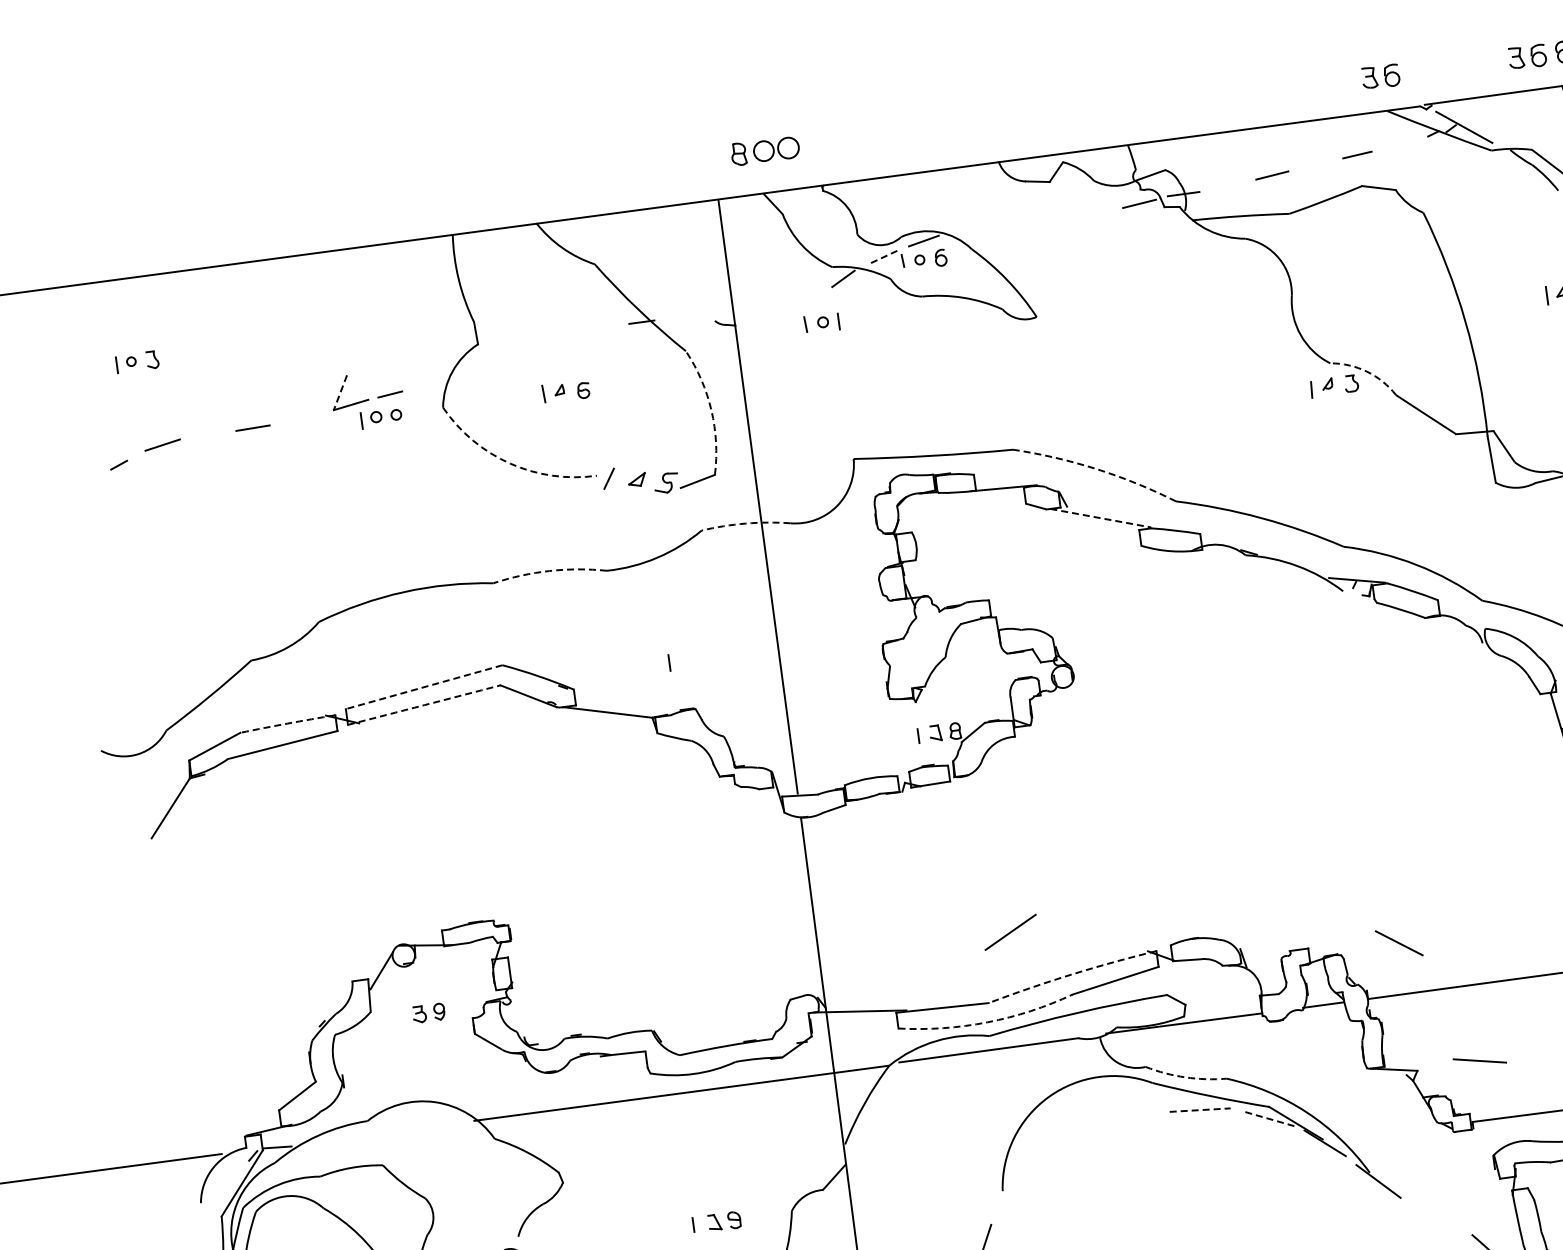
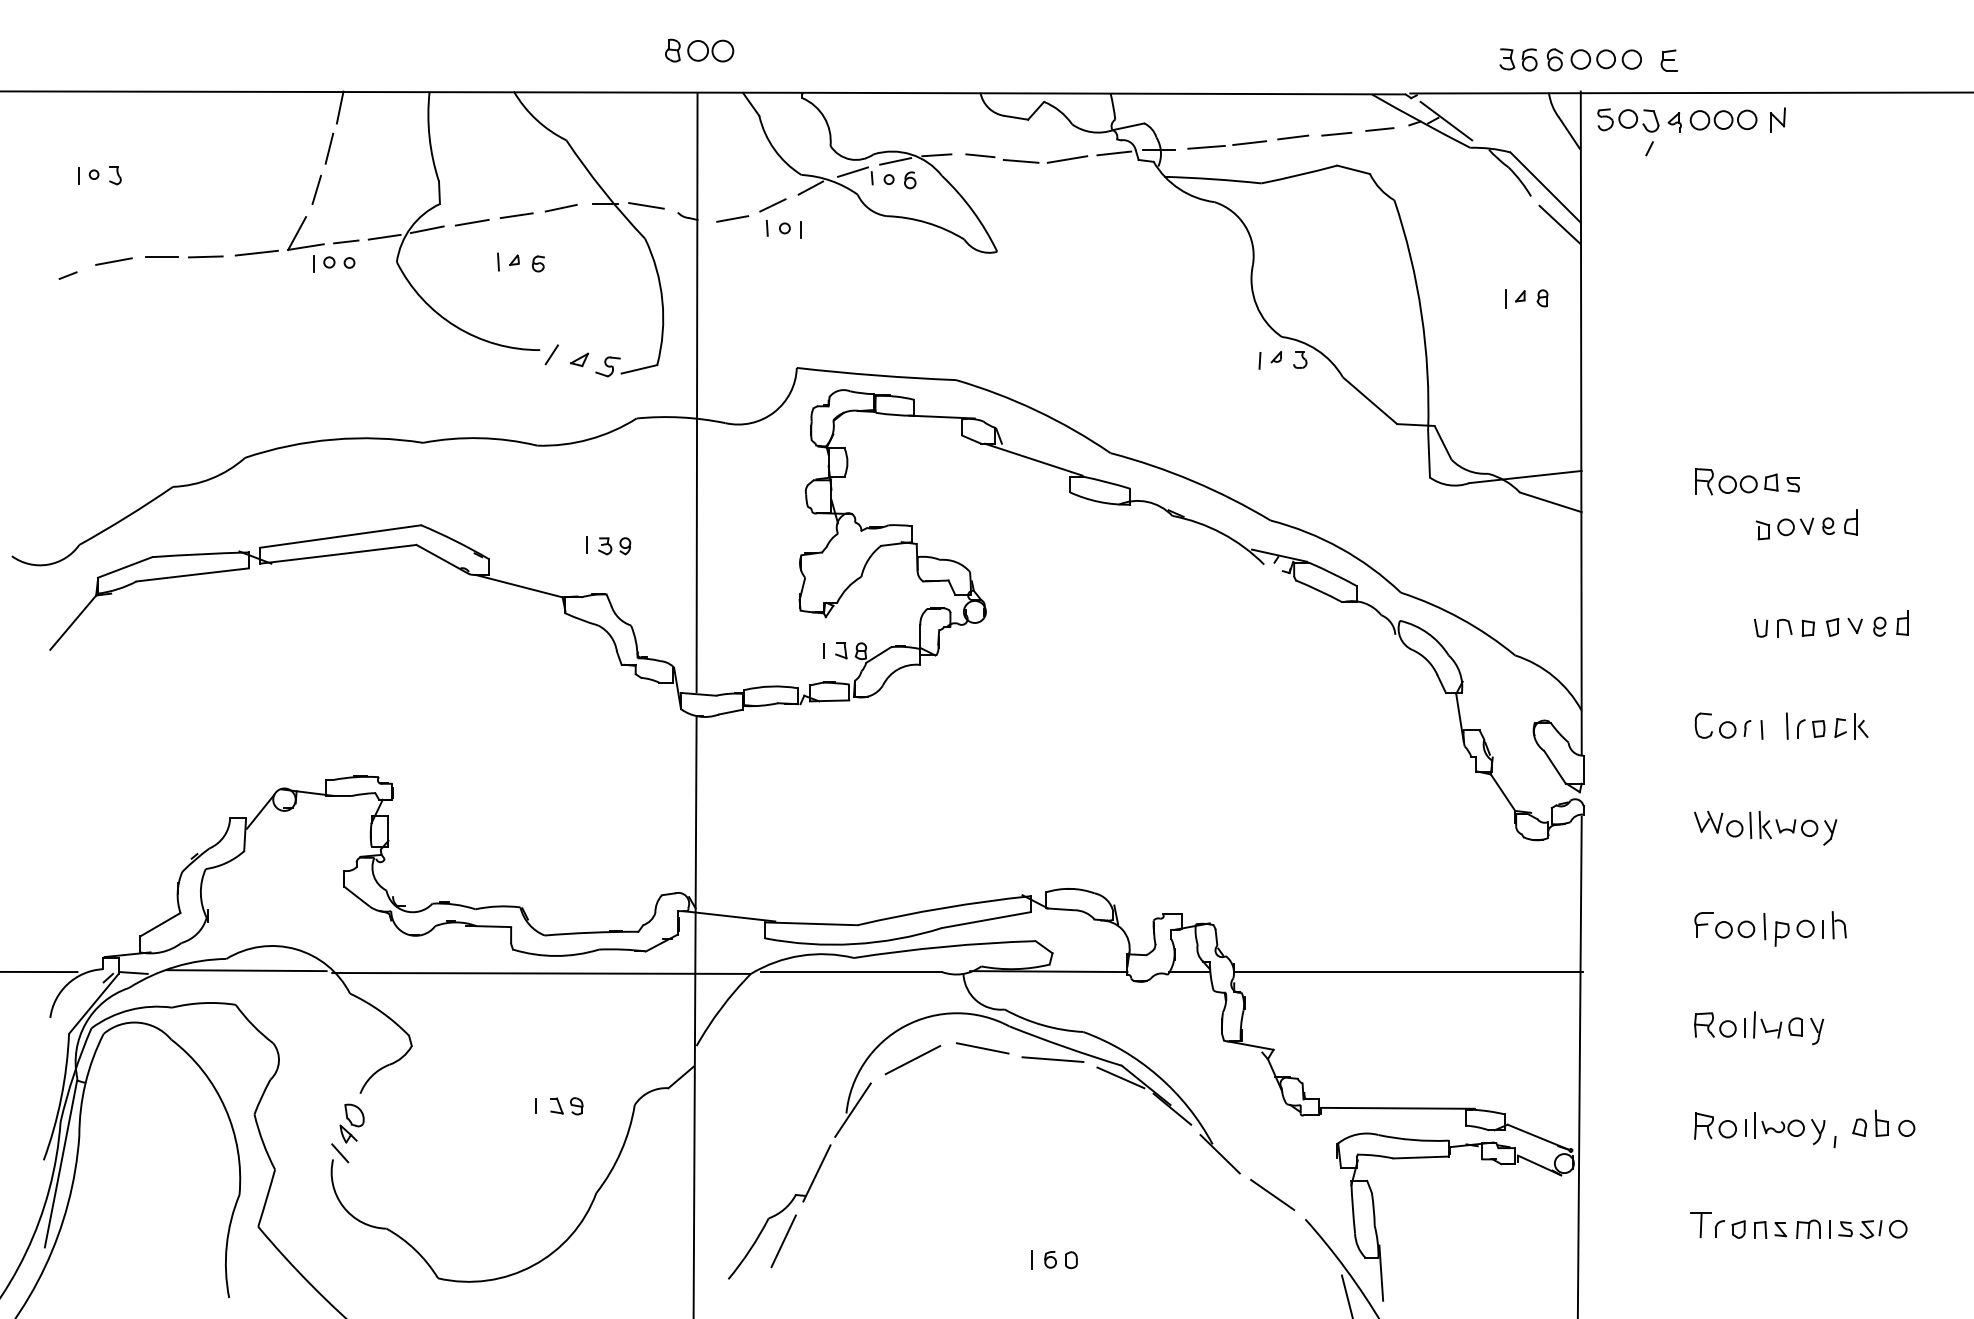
part: (1380, 76) -> (1370, 59), removed
line: (1399, 144) -> (1379, 129), added
part: (765, 150) -> (699, 50), moved
line: (1314, 164) -> (1293, 137), added
line: (1229, 184) -> (1206, 146), added
line: (1093, 216) -> (1067, 159), added
line: (1007, 223) -> (980, 155), added
line: (1047, 223) -> (1020, 160), added
line: (963, 229) -> (936, 155), added
line: (883, 257) -> (853, 172), dashed -> solid
line: (365, 262) -> (339, 107), added
line: (807, 301) -> (772, 205), added
line: (361, 304) -> (329, 148), added
line: (682, 318) -> (646, 205), added
line: (769, 319) -> (732, 218), added
line: (598, 332) -> (560, 208), added
line: (555, 345) -> (516, 215), added
line: (353, 346) -> (316, 189), added
line: (511, 358) -> (471, 222), added
line: (468, 371) -> (426, 229), added
arc: (1367, 371) -> (1317, 350), dashed -> solid
line: (427, 383) -> (384, 236), added
line: (340, 392) -> (297, 233), dashed -> solid
arc: (711, 410) -> (662, 300), dashed -> solid
line: (302, 417) -> (256, 252), added
line: (209, 434) -> (161, 257), added
arc: (509, 463) -> (455, 326), dashed -> solid
arc: (1096, 469) -> (1036, 410), dashed -> solid
line: (1101, 517) -> (1034, 459), dashed -> solid
arc: (746, 523) -> (681, 417), dashed -> solid
arc: (549, 571) -> (480, 438), dashed -> solid
line: (424, 687) -> (340, 536), dashed -> solid
arc: (424, 705) -> (338, 554), dashed -> solid
arc: (287, 723) -> (200, 554), dashed -> solid
line: (1010, 932) -> (912, 1060), moved
line: (1399, 942) -> (1272, 1194), moved
arc: (1071, 975) -> (943, 908), dashed -> solid
part: (428, 1013) -> (614, 546), moved
arc: (988, 1022) -> (854, 944), dashed -> solid
line: (1479, 1061) -> (982, 1048), moved
arc: (1185, 1077) -> (1042, 1025), dashed -> solid
line: (1199, 1110) -> (1052, 1059), dashed -> solid
line: (1269, 1118) -> (1120, 1077), dashed -> solid
line: (389, 1129) -> (246, 970), added
line: (1008, 1186) -> (852, 1109), added

